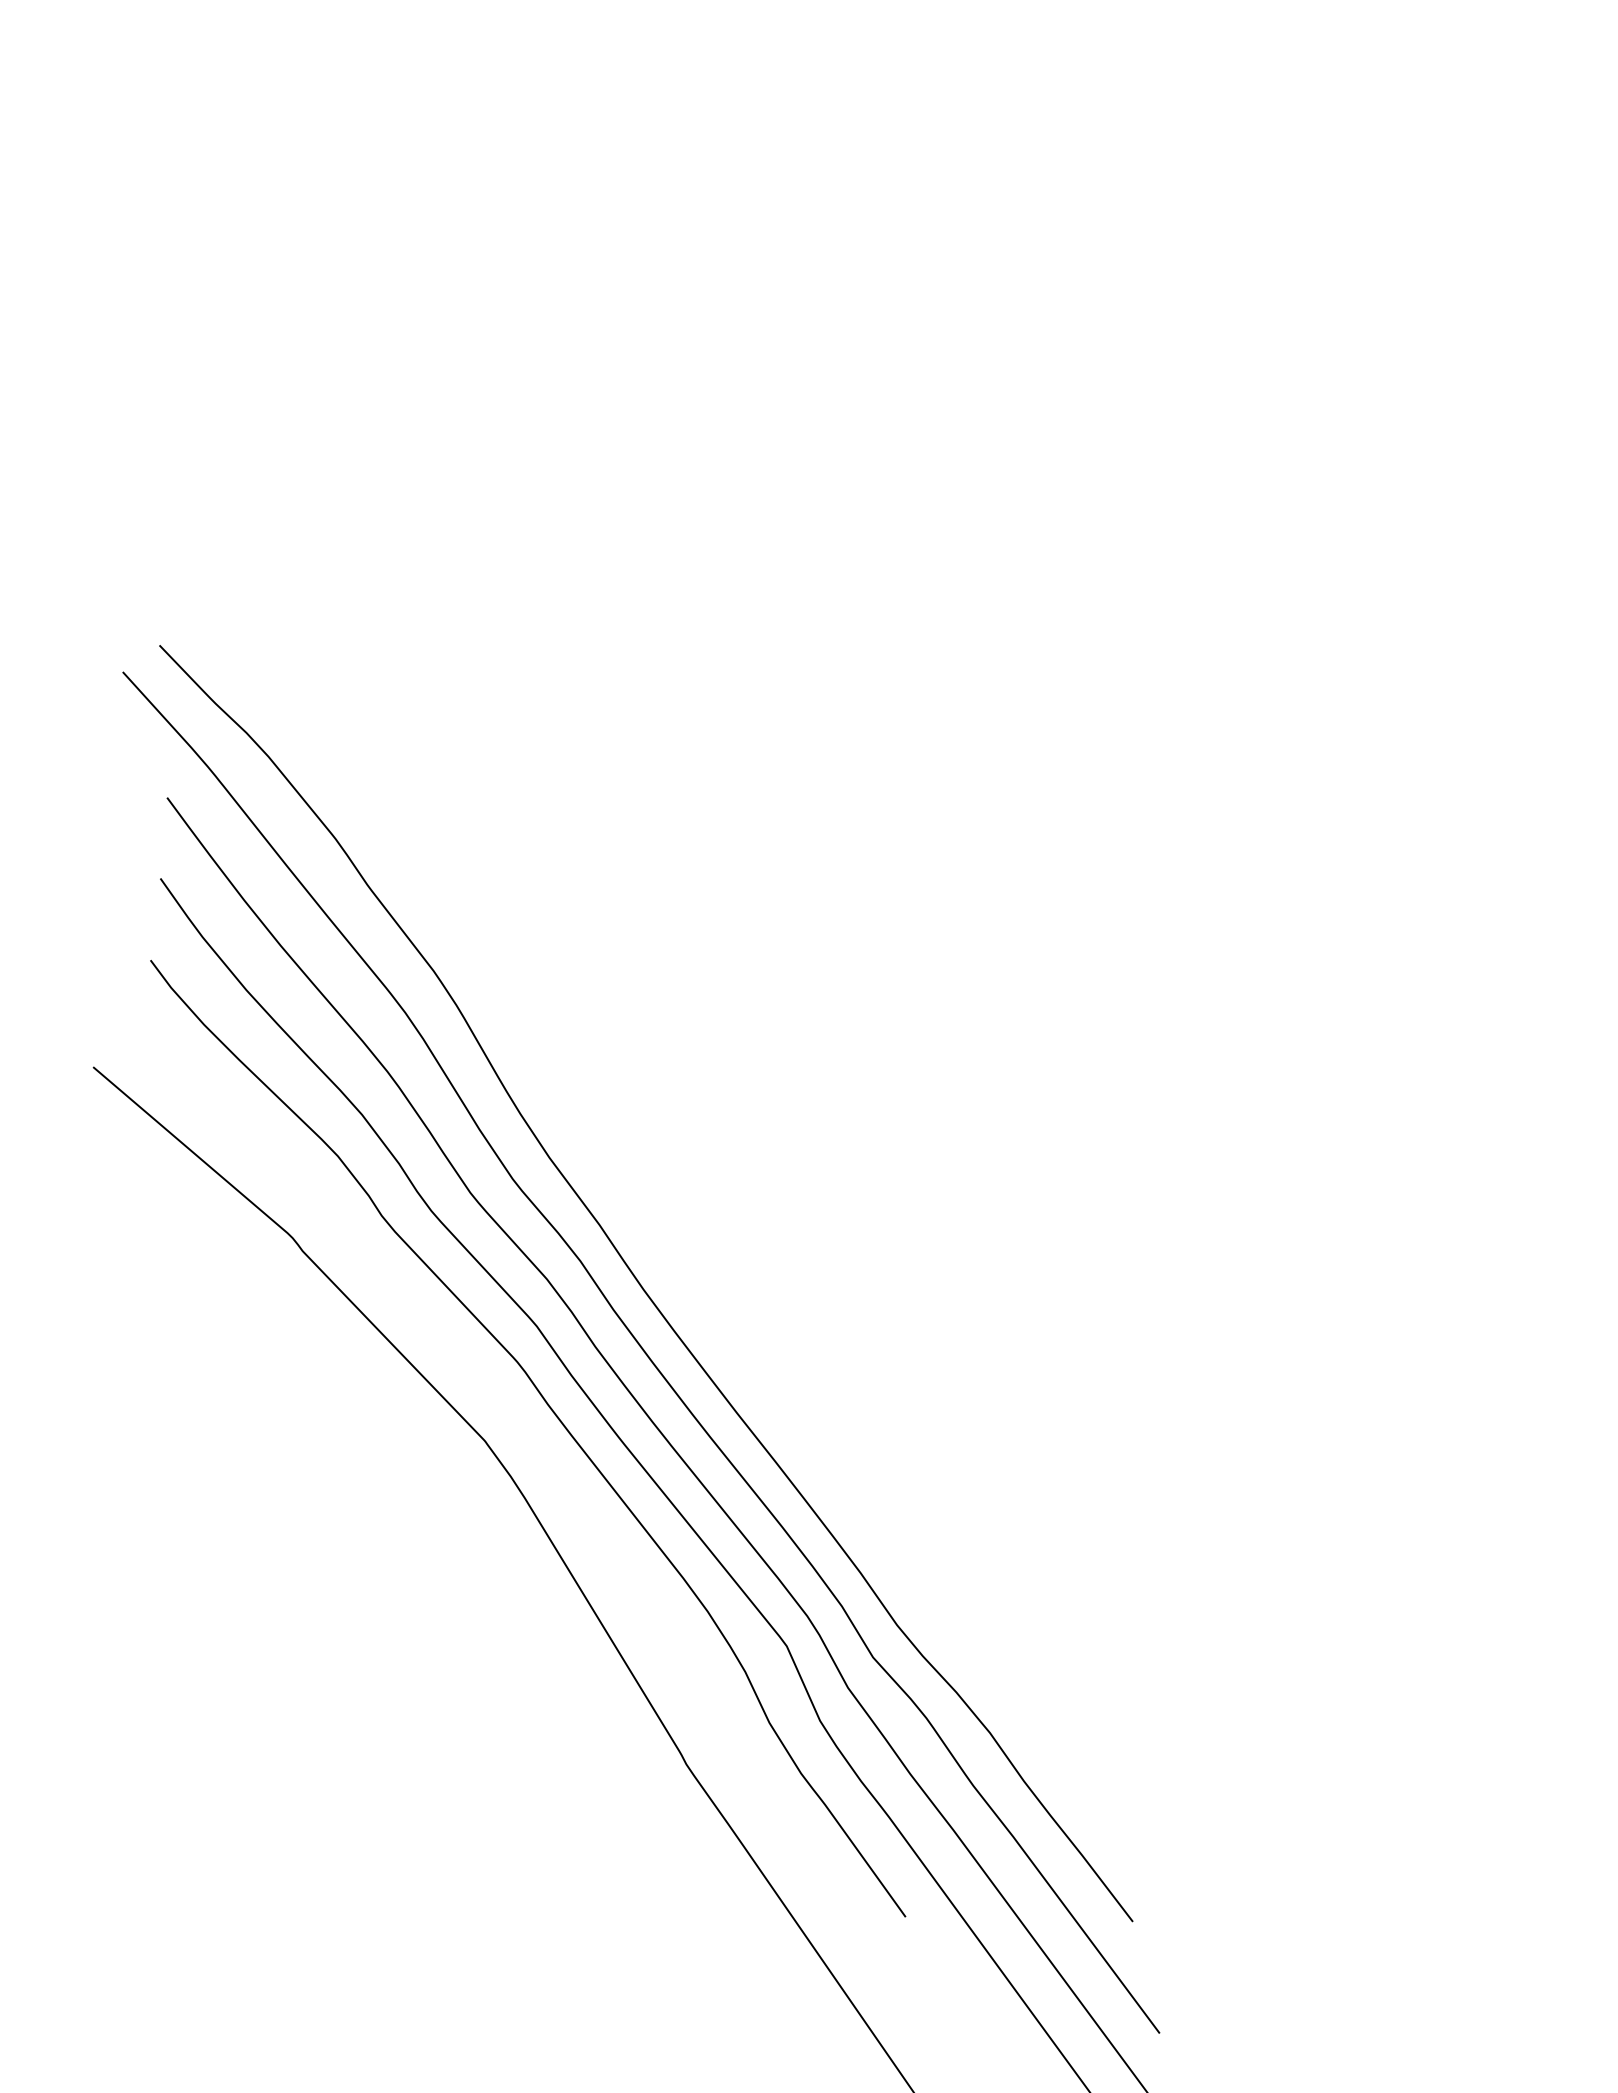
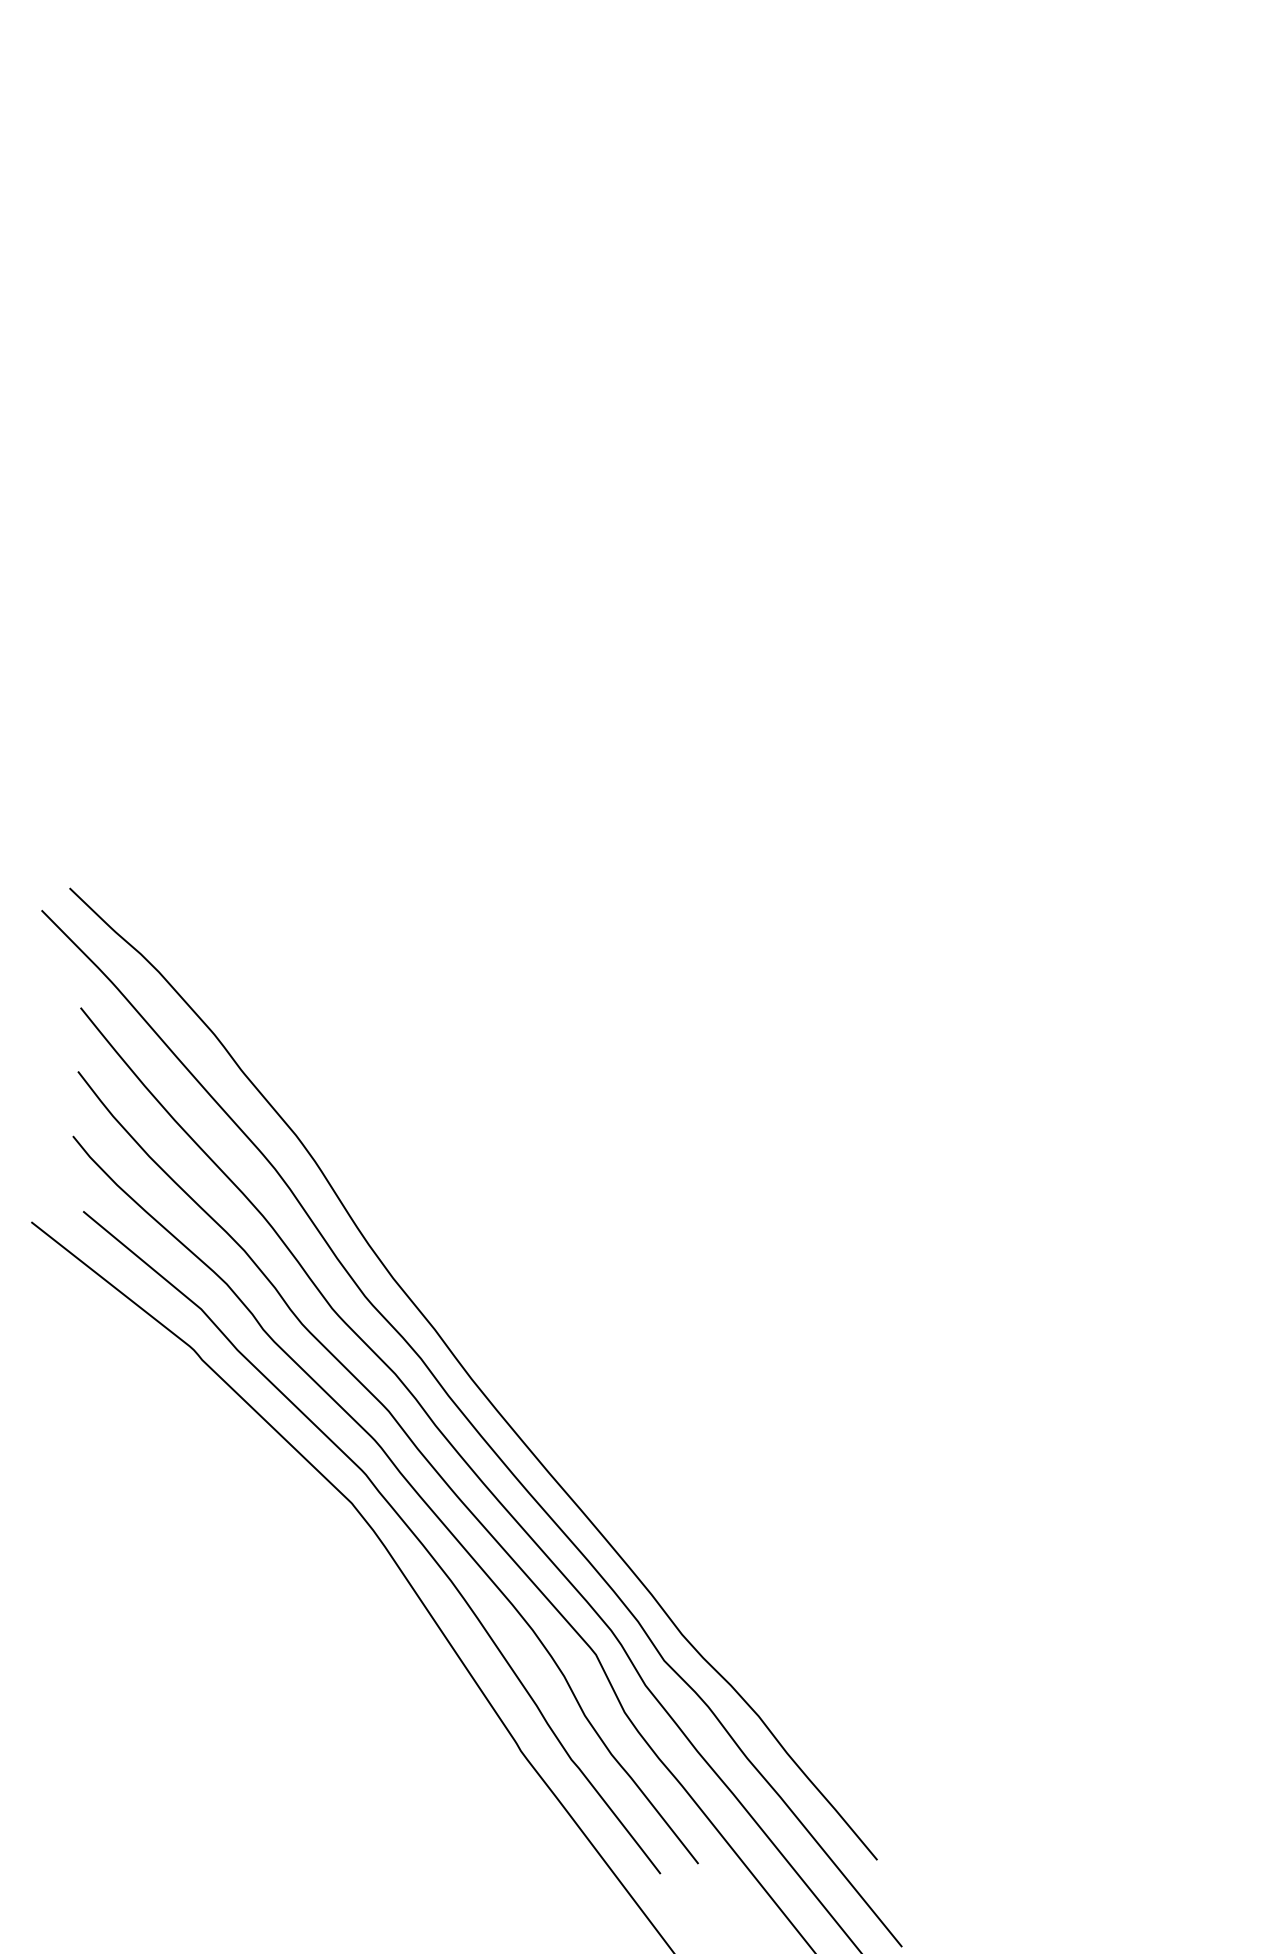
curve: (544, 1462) -> (399, 1518), added

